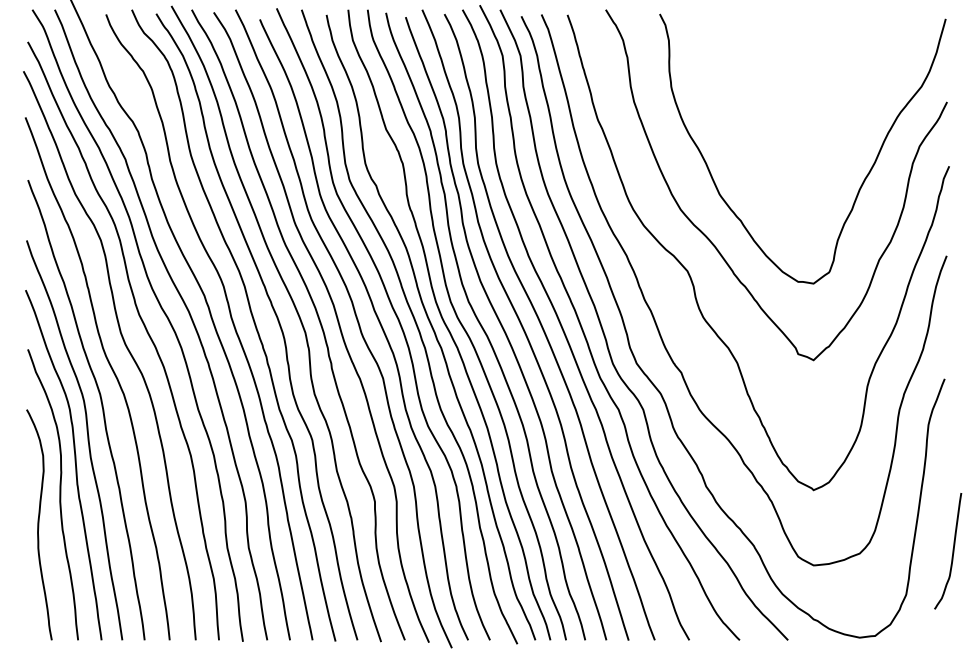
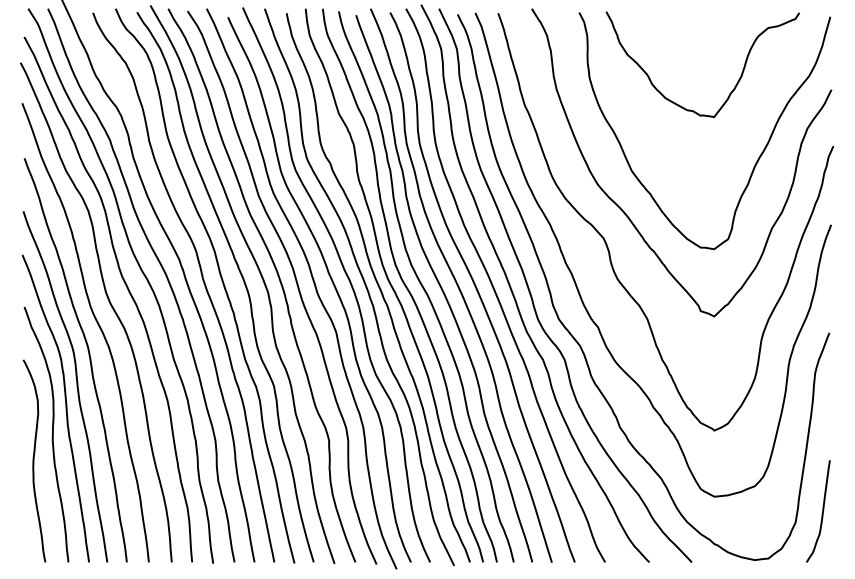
curve: (839, 93) -> (737, 82), added
curve: (952, 551) -> (822, 511), moved

